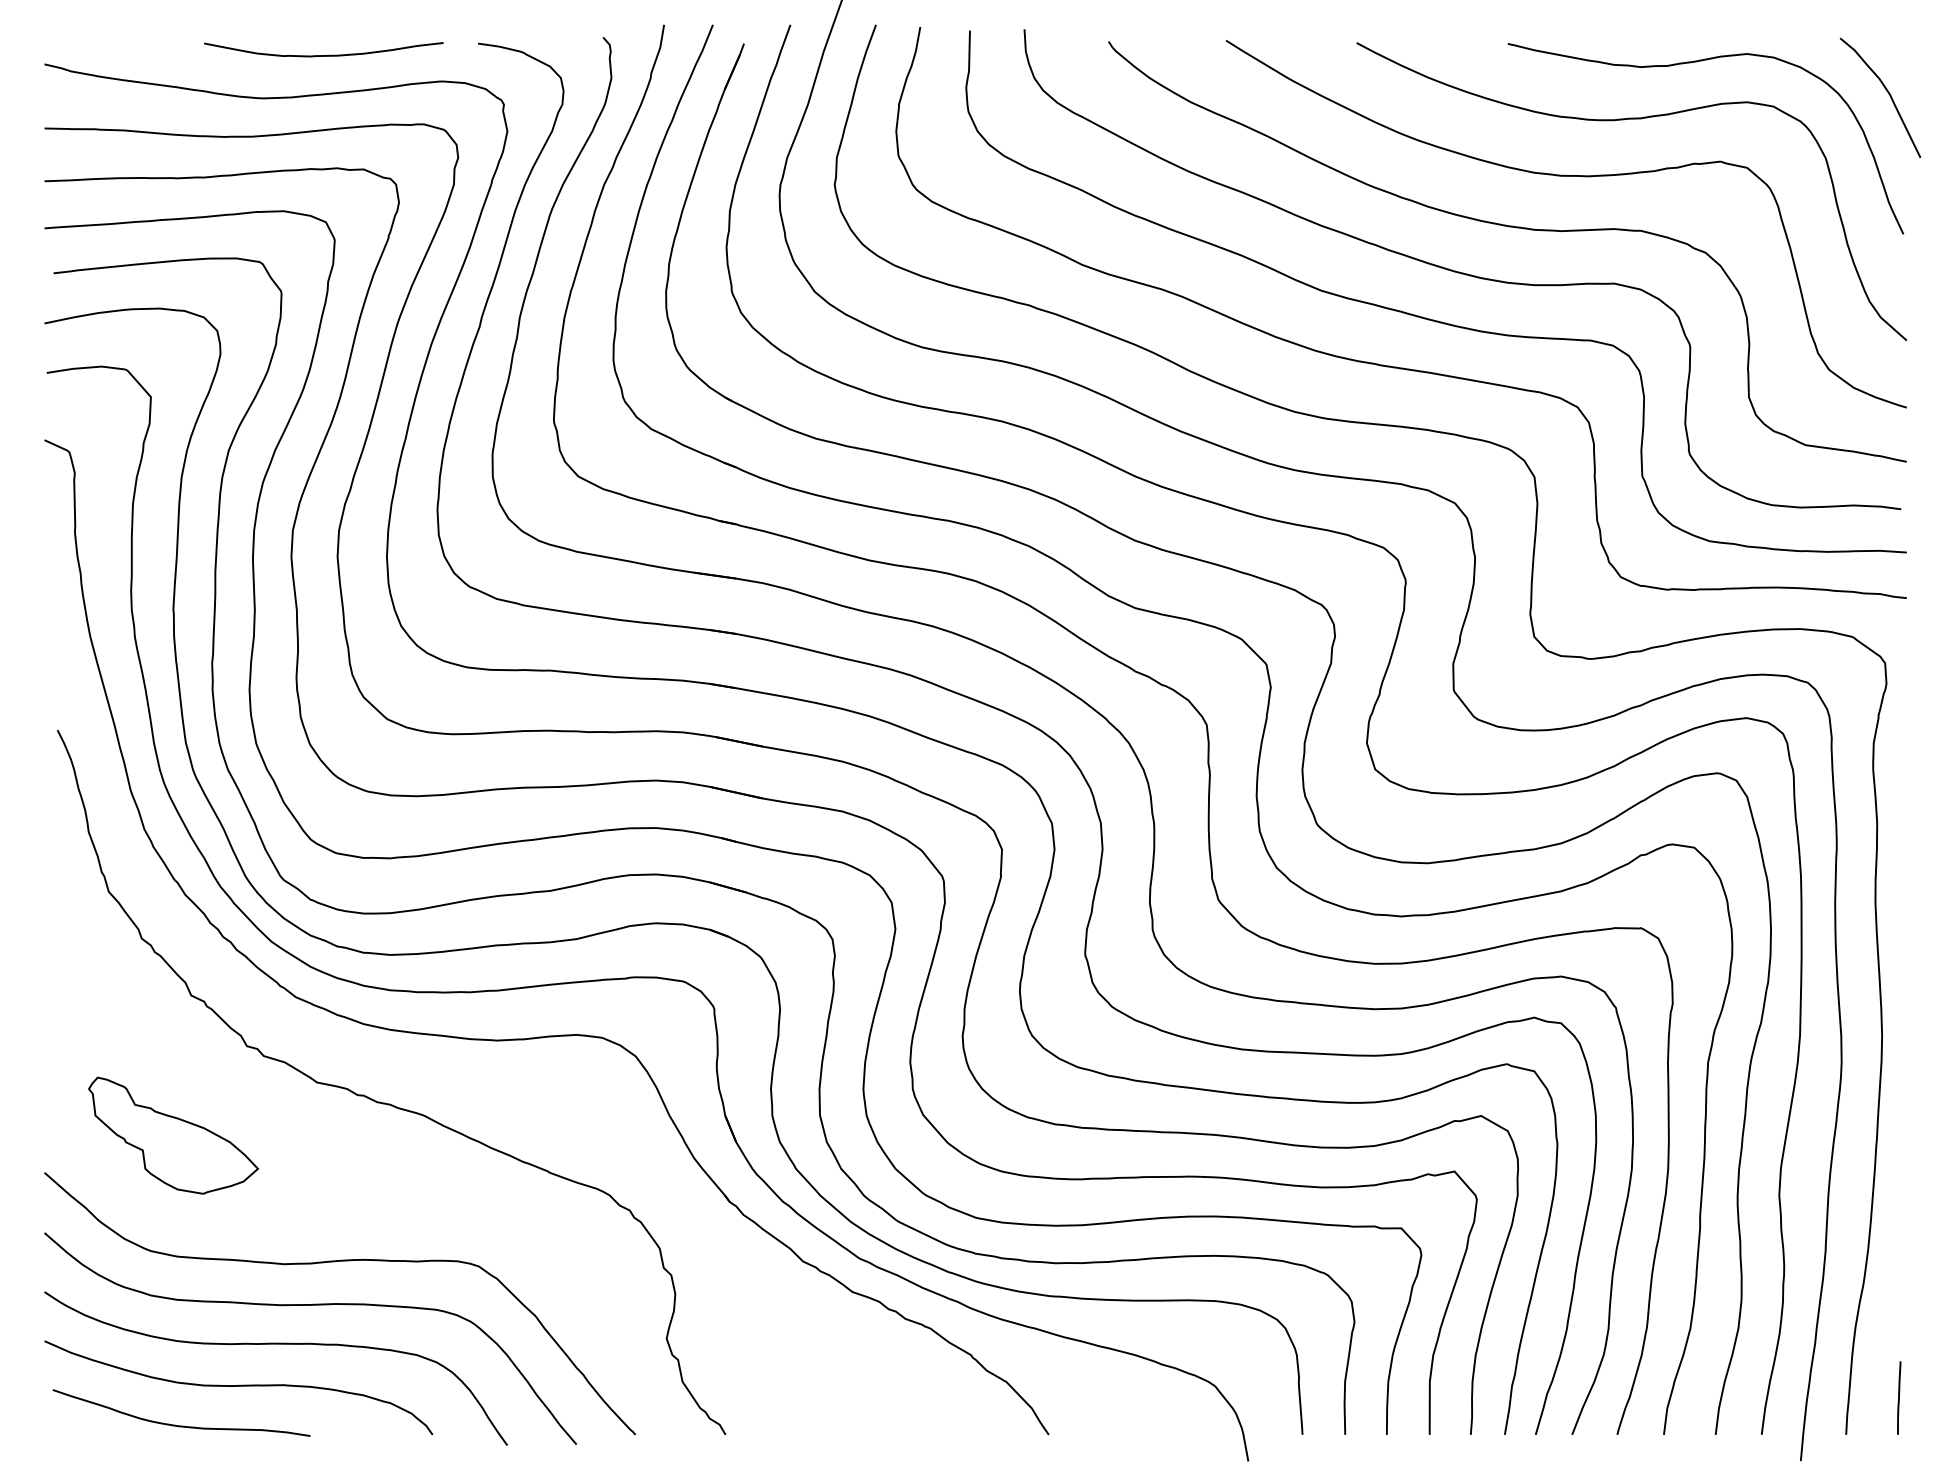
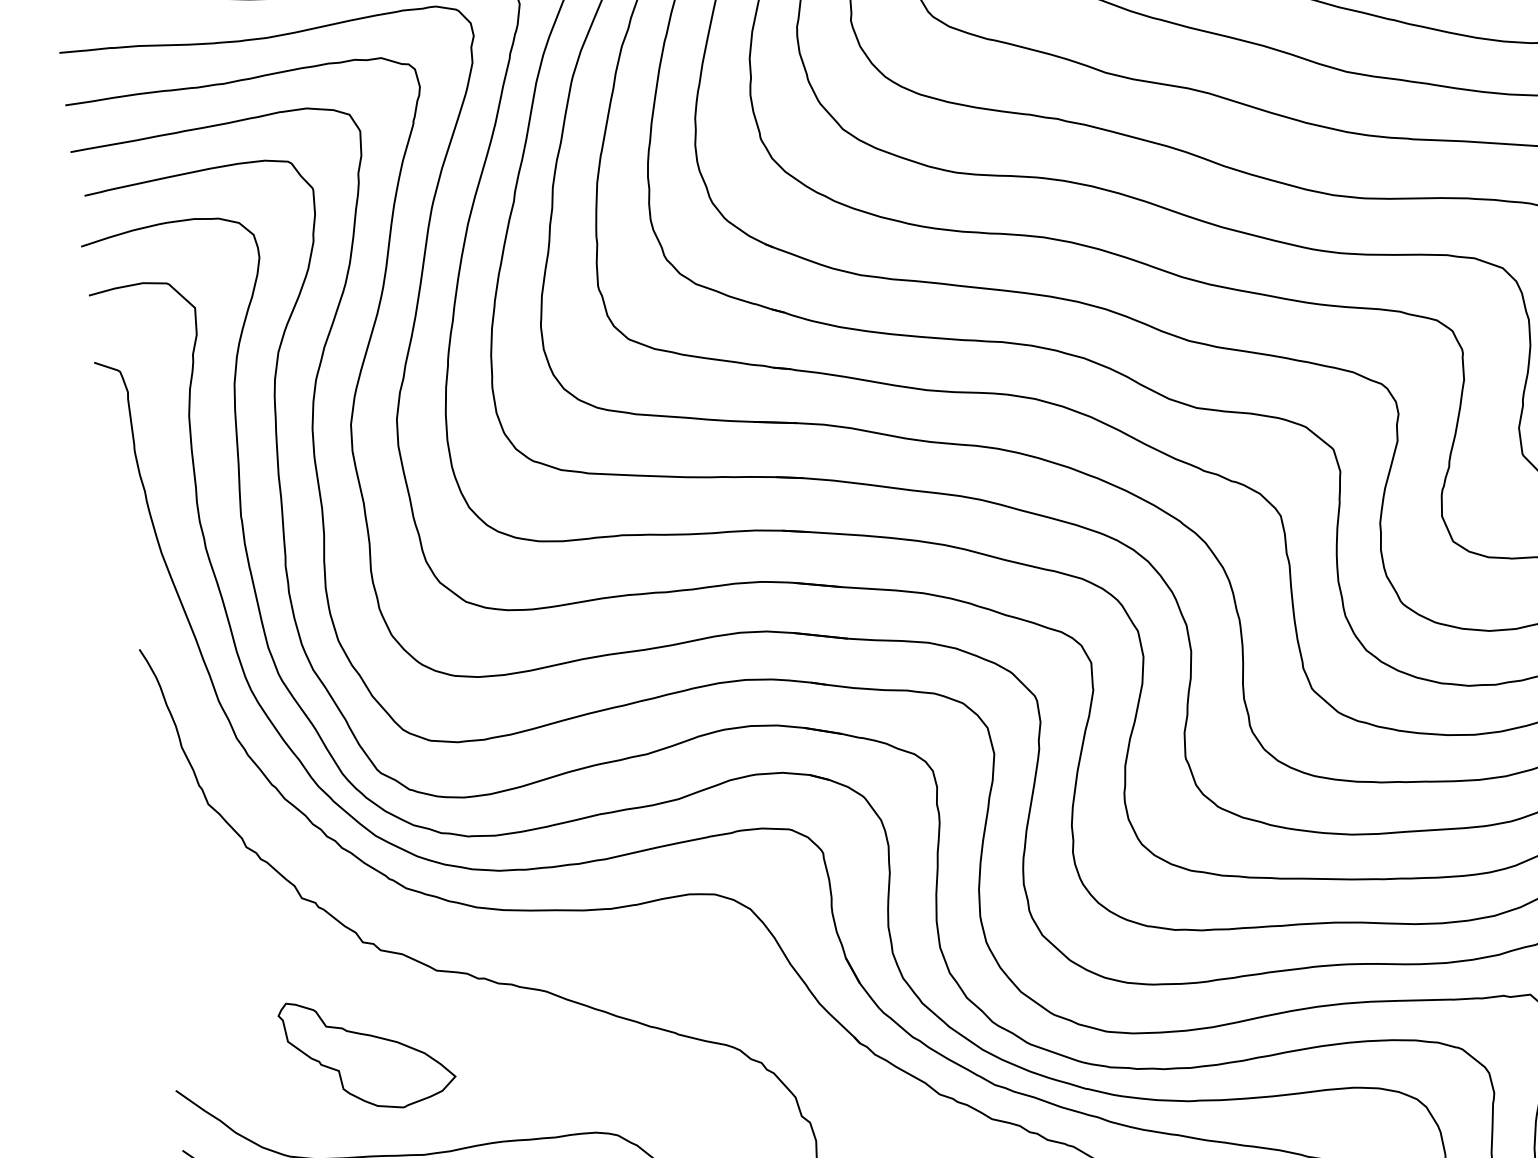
part: (173, 1135) -> (367, 1052), moved

